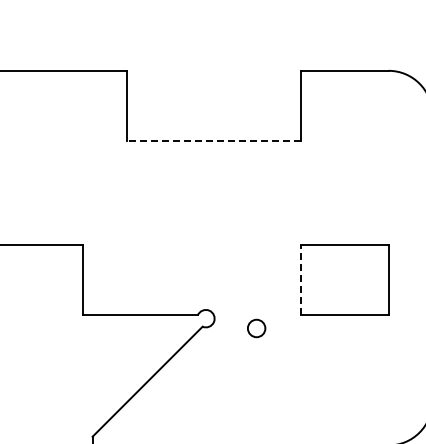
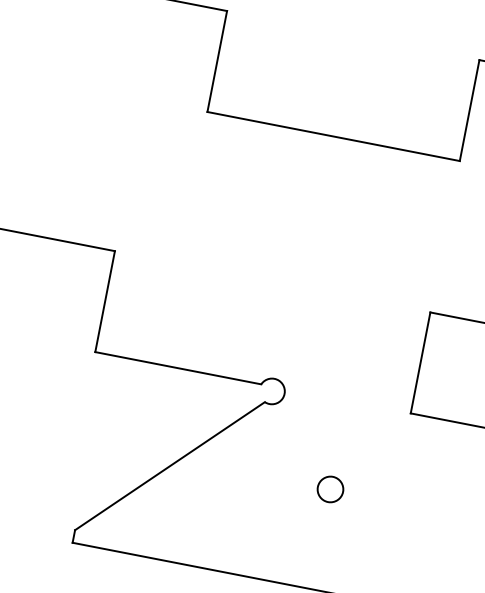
line: (213, 140) -> (332, 136), dashed -> solid
line: (301, 280) -> (420, 363), dashed -> solid
circle: (256, 328) -> (330, 489), moved

